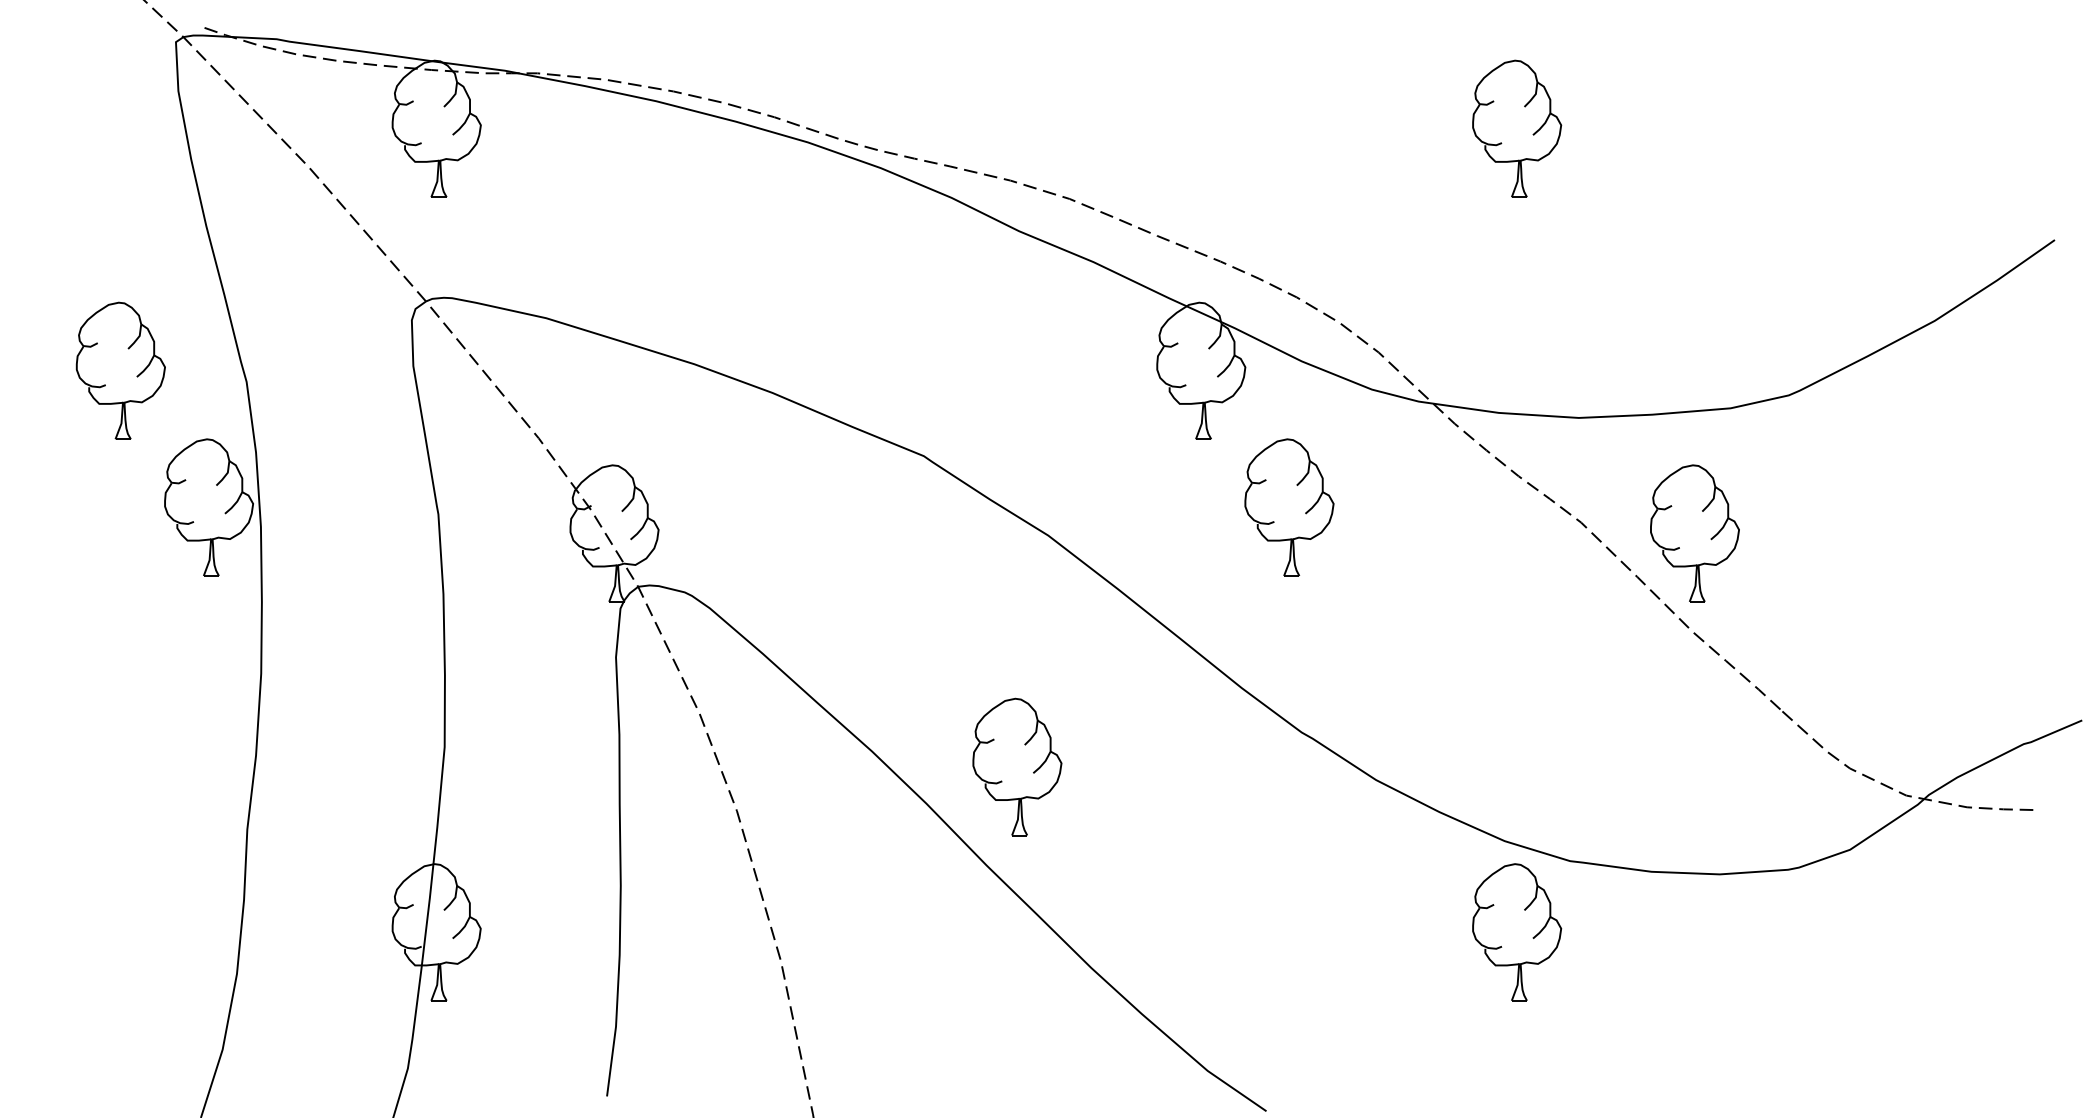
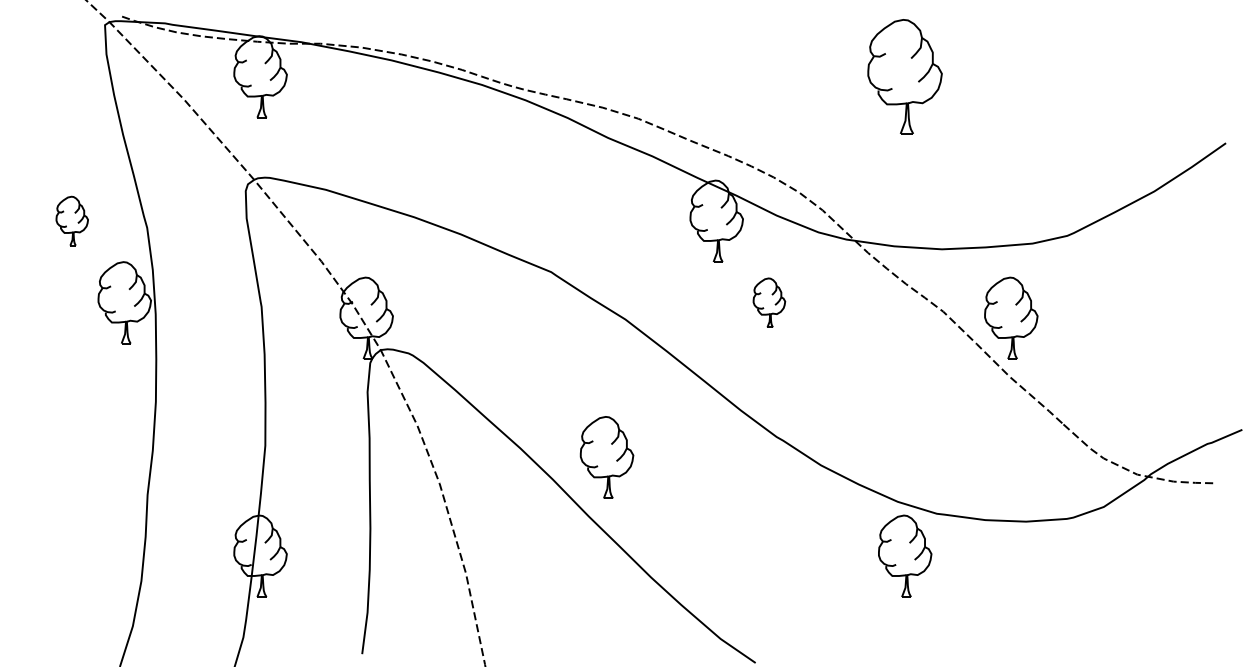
part: (1517, 128) -> (905, 76), size x1.4
part: (121, 369) -> (72, 220), size x0.6
part: (1289, 507) -> (769, 302), size x0.6

